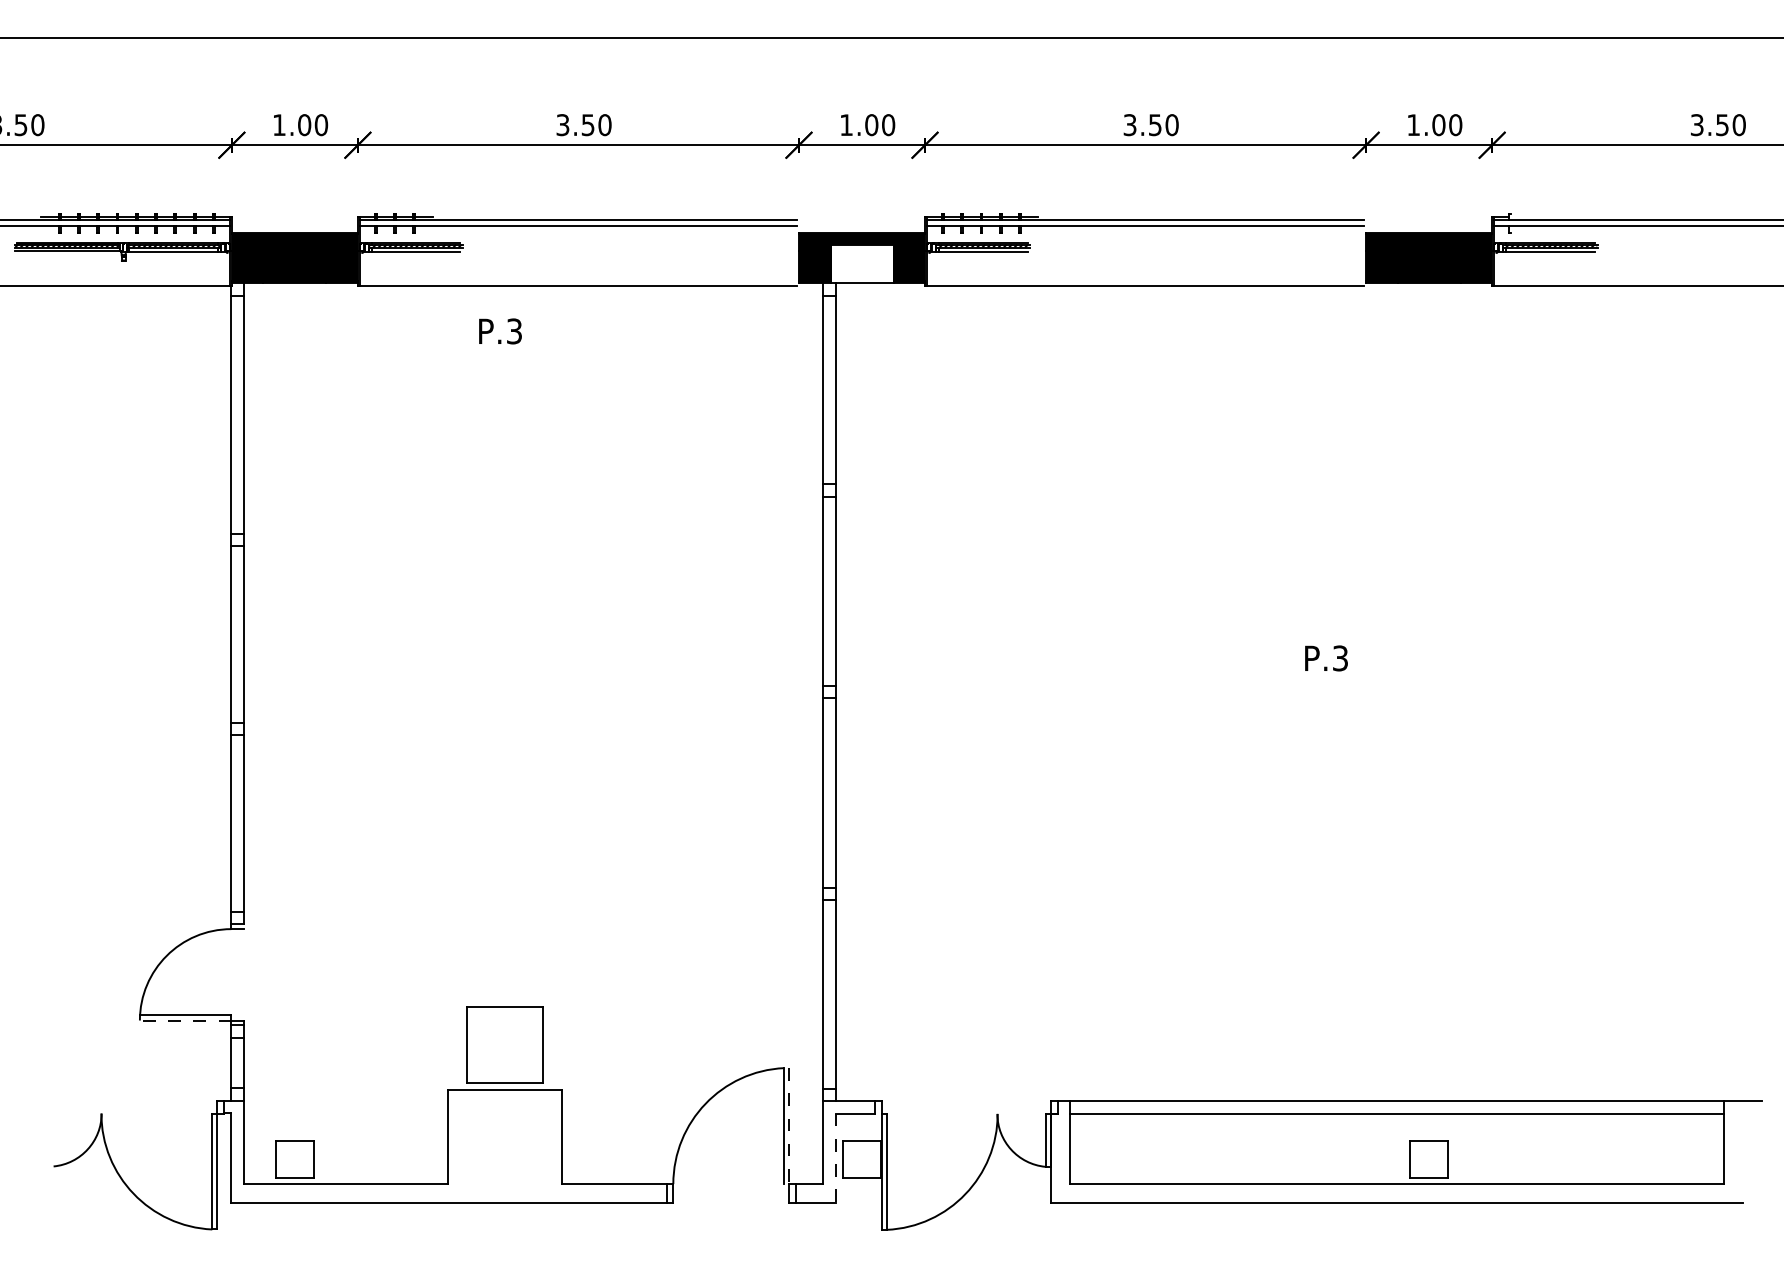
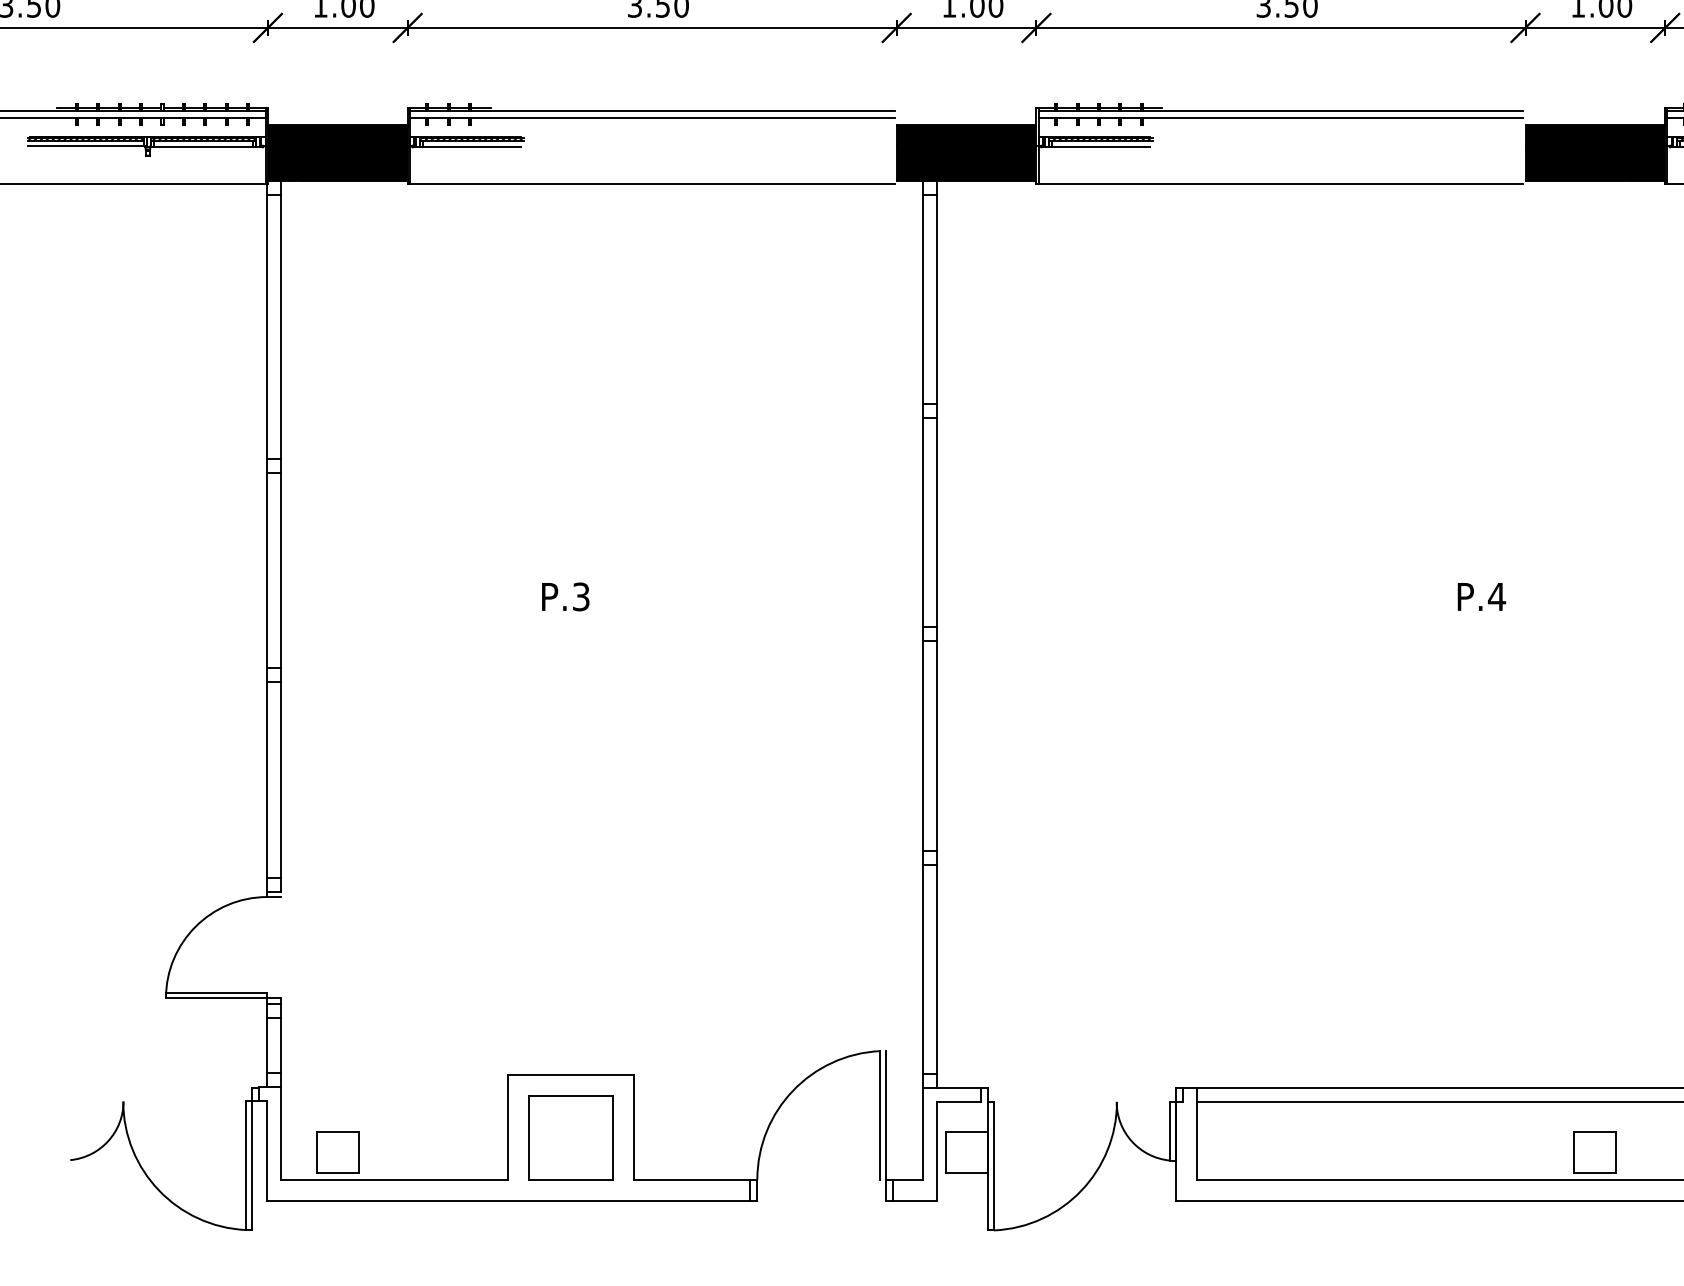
fill: (861, 263) -> (965, 159), added
text: (500, 331) -> (565, 596), moved
text: (1340, 658) -> (1497, 596), P.3 -> P.4
line: (185, 1020) -> (216, 998), dashed -> solid
part: (504, 1044) -> (570, 1136), moved
line: (789, 1126) -> (886, 1115), dashed -> solid
line: (835, 1158) -> (937, 1151), dashed -> solid

